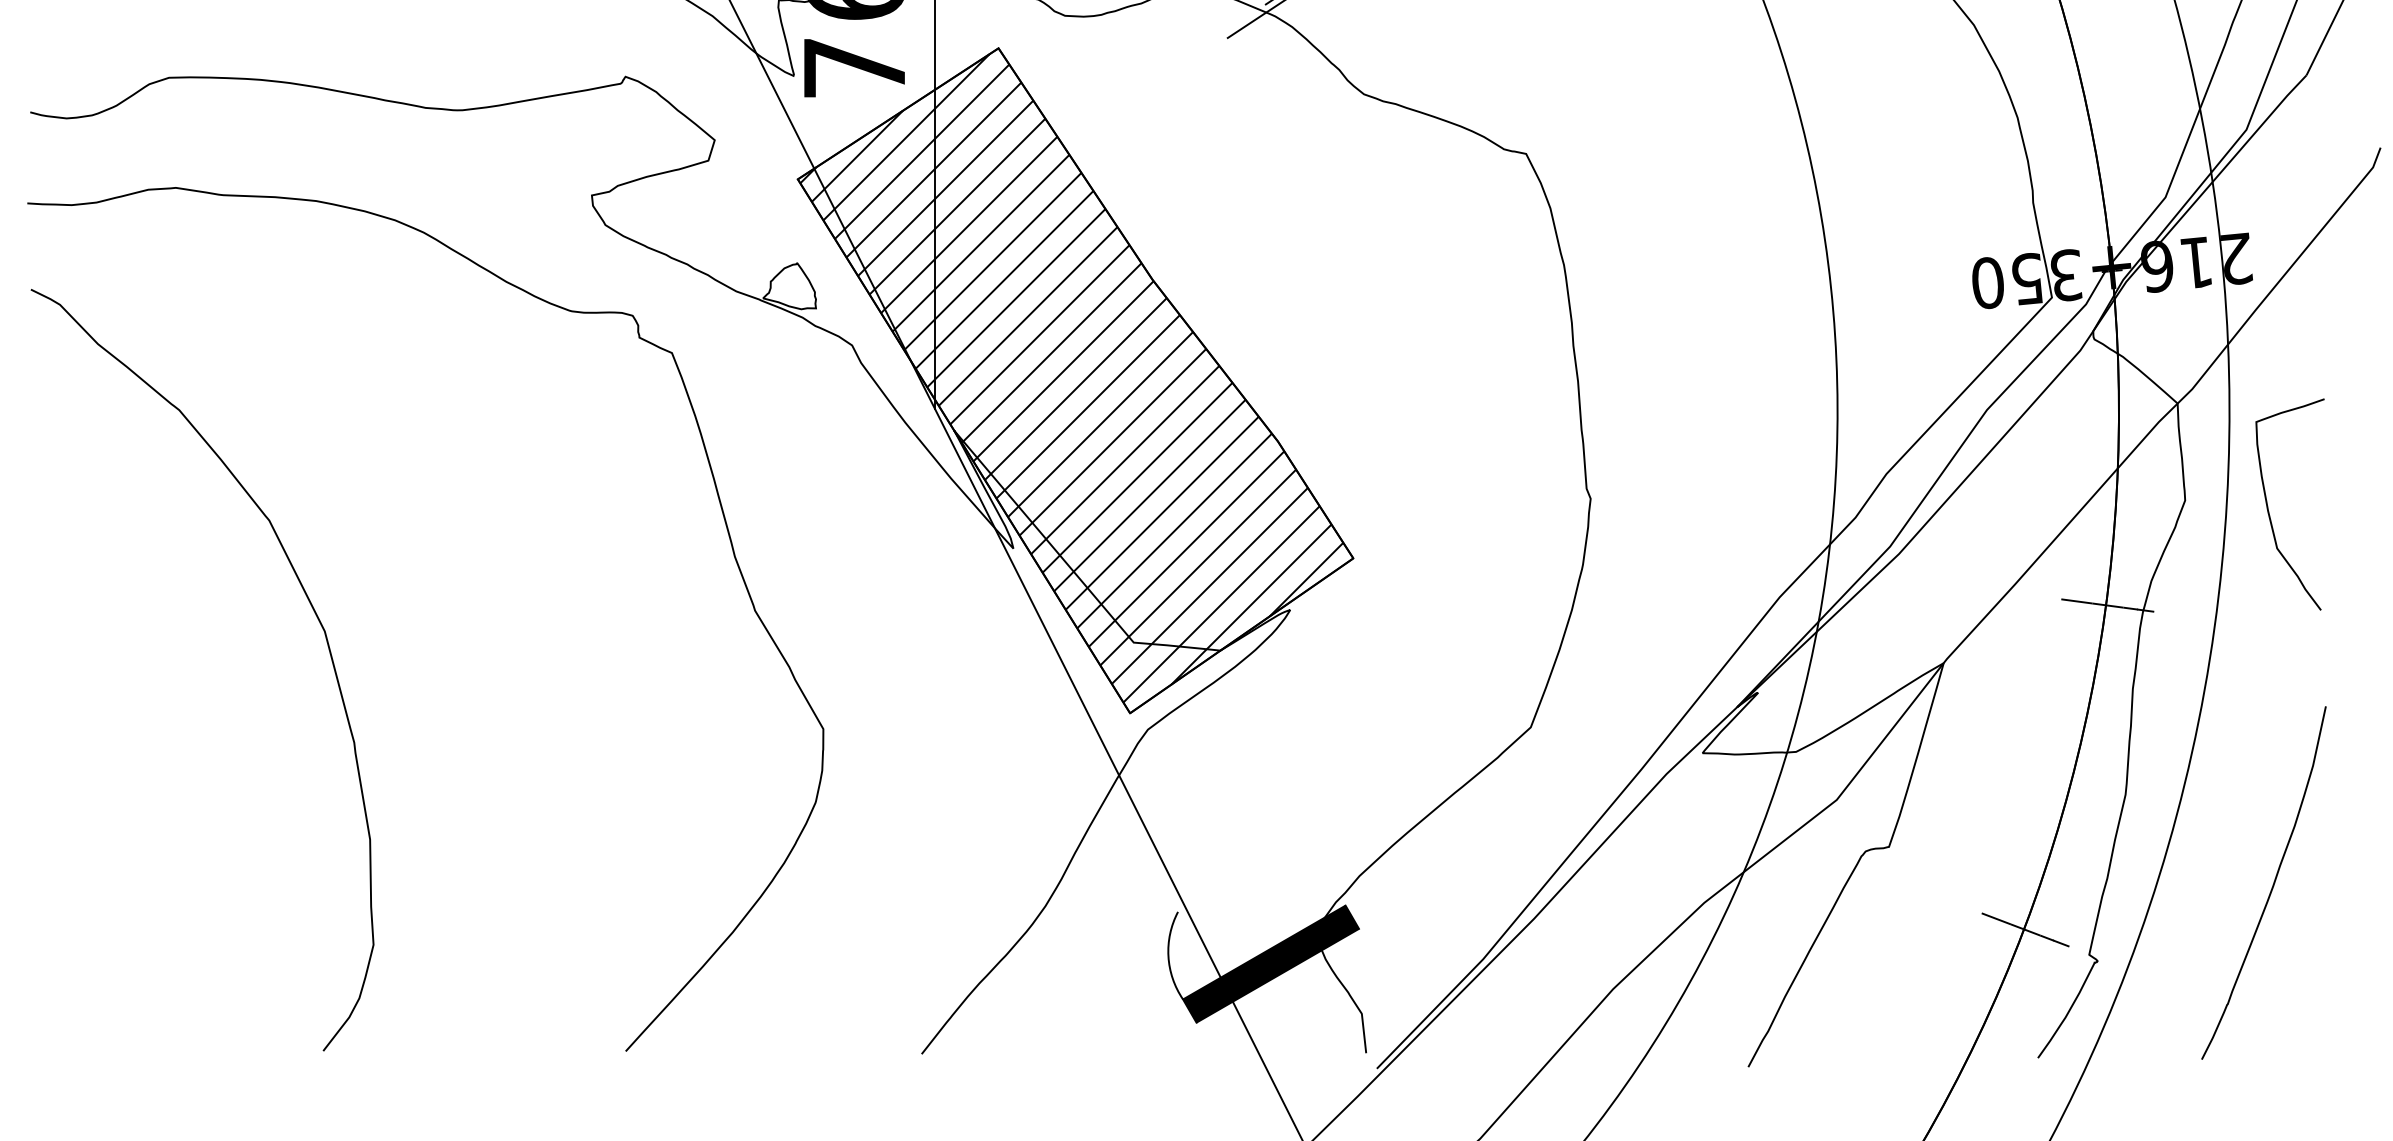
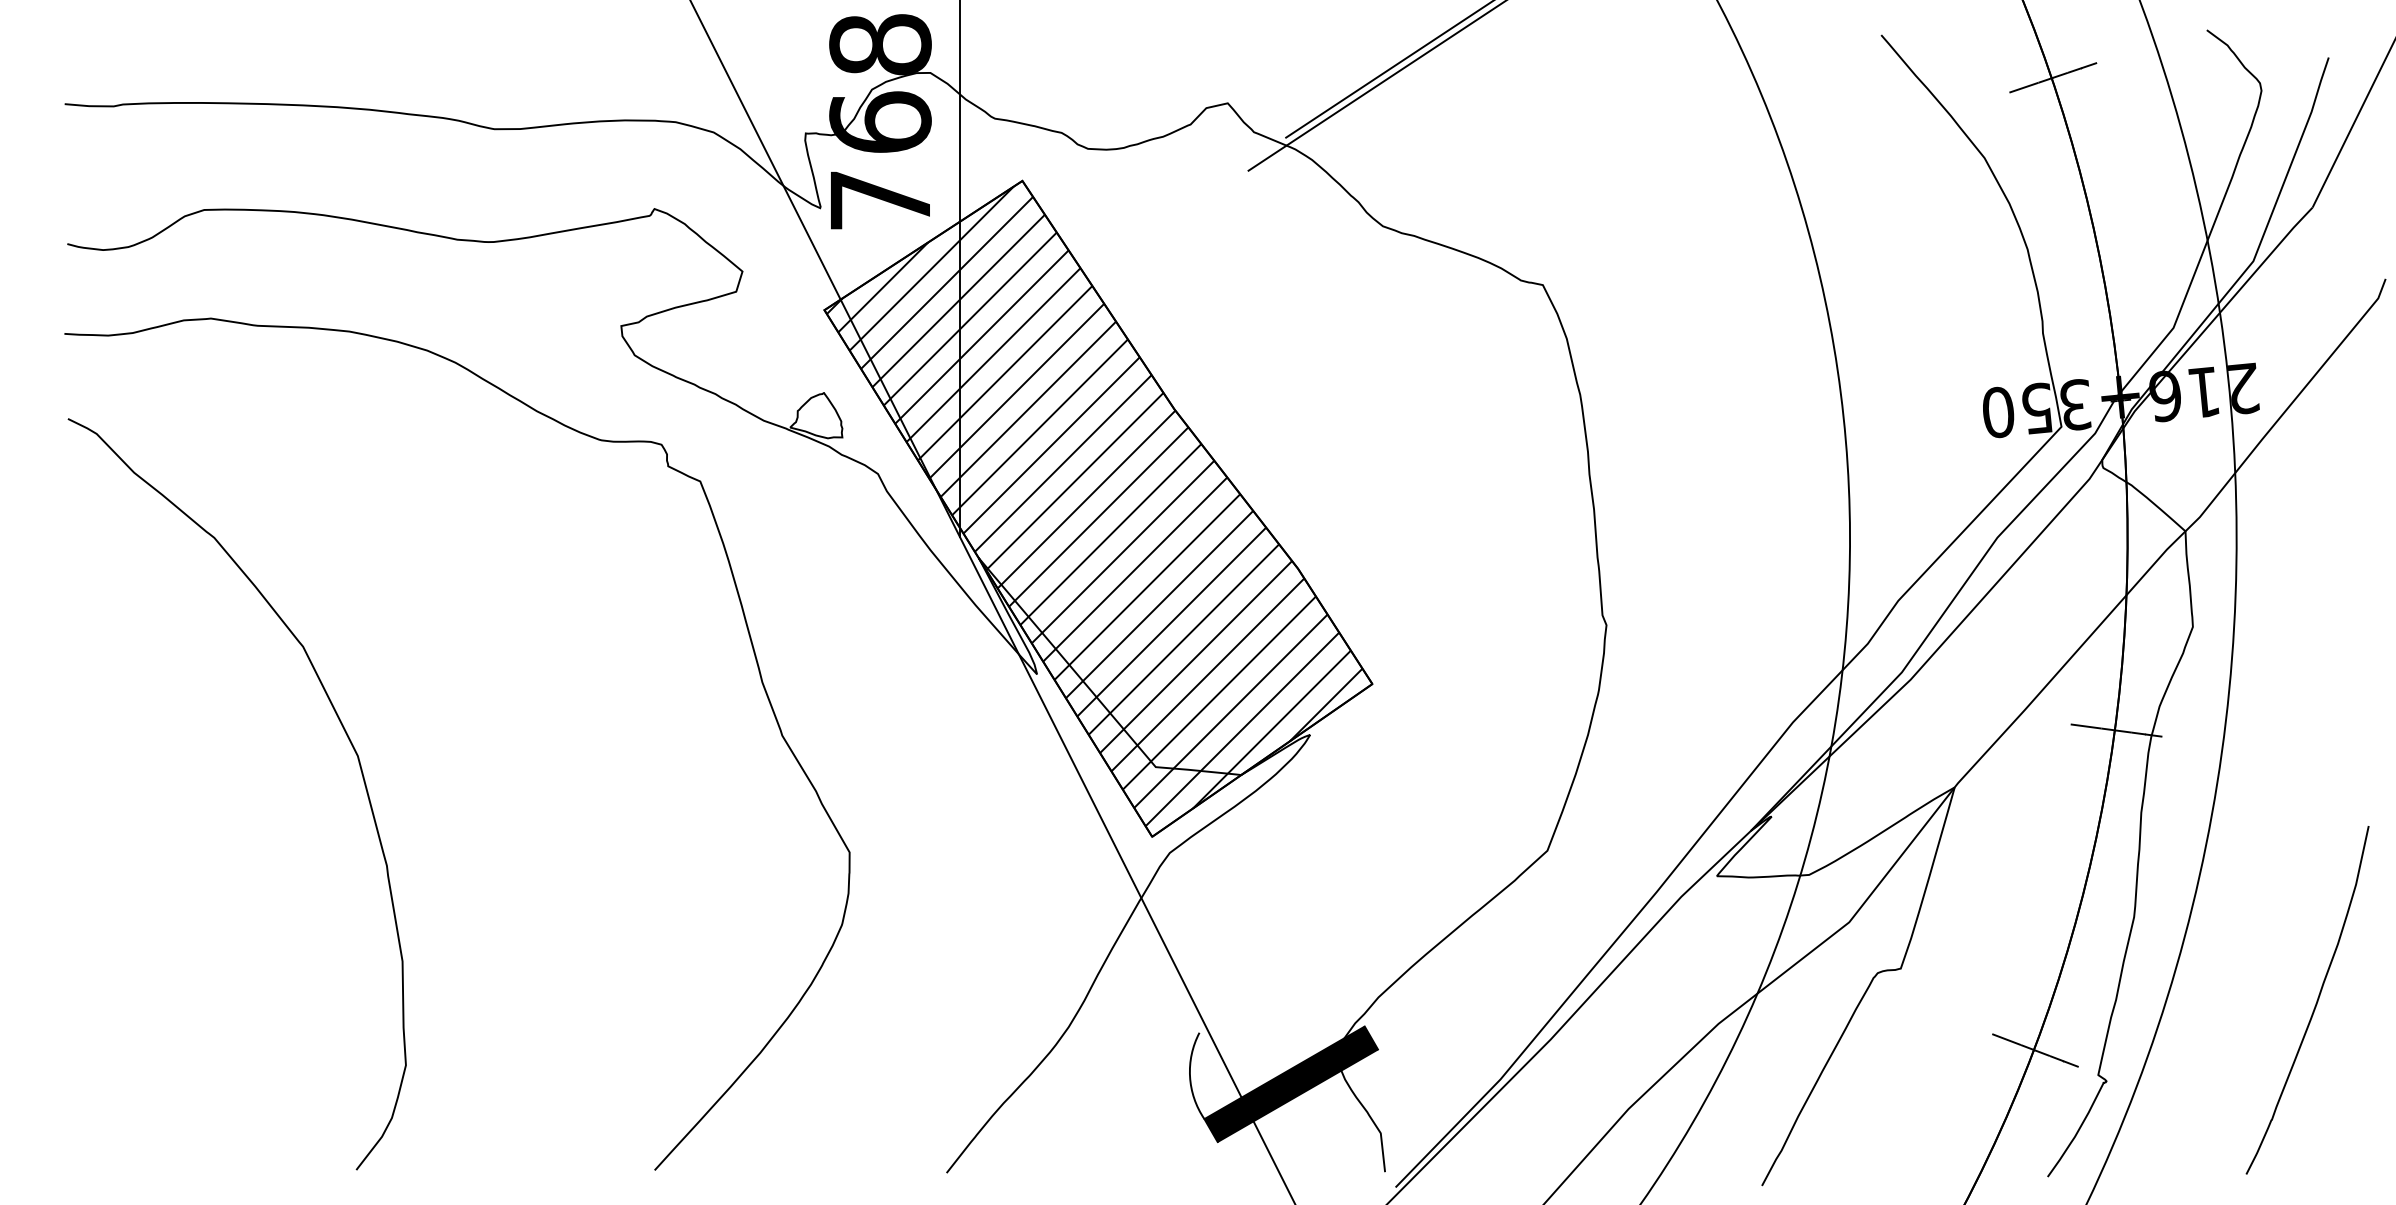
curve: (2268, 508) -> (2275, 634), removed
curve: (2271, 886) -> (2315, 1003), moved

